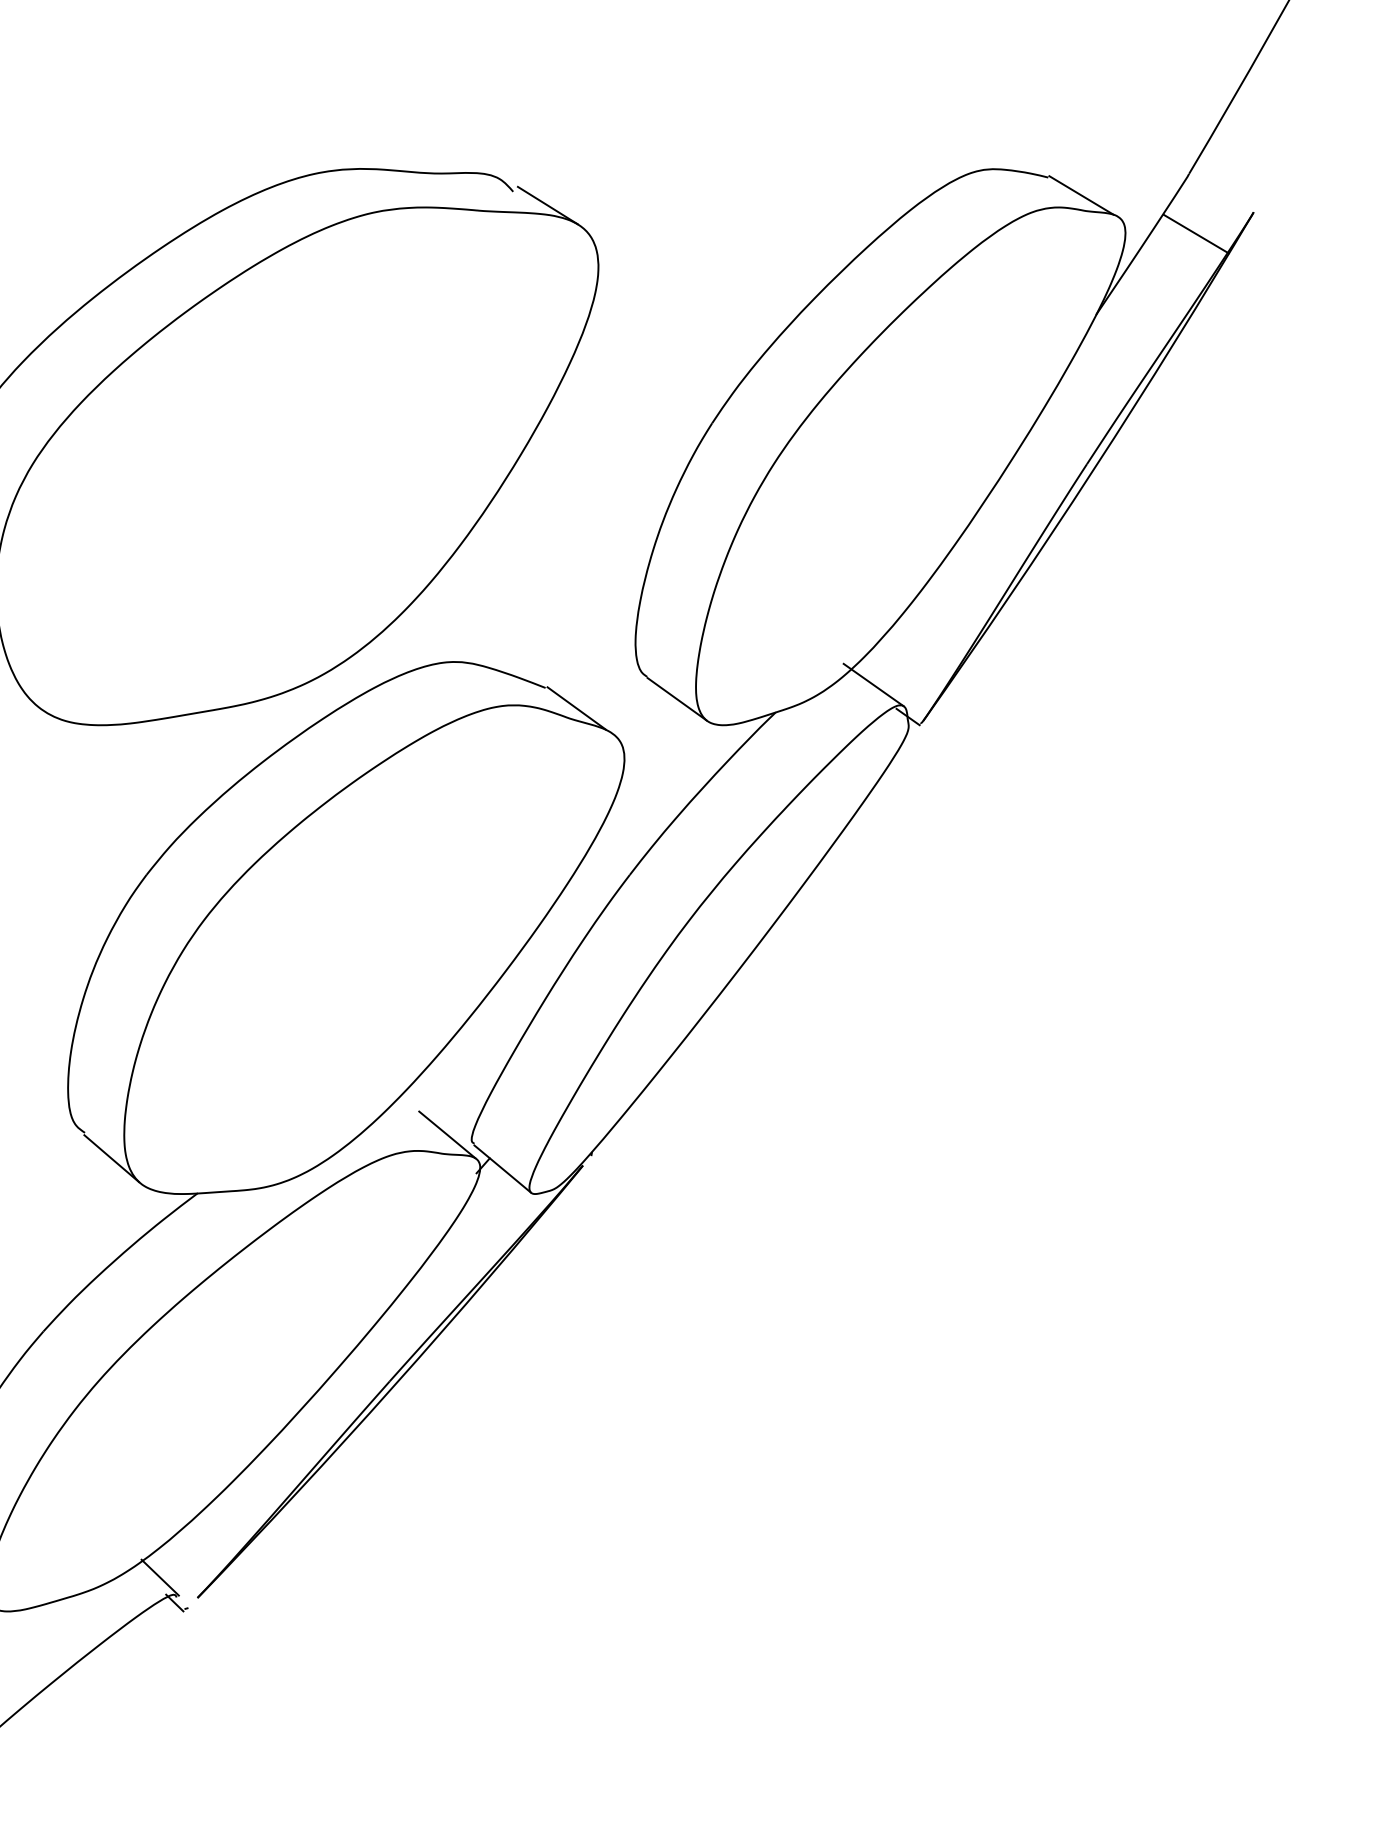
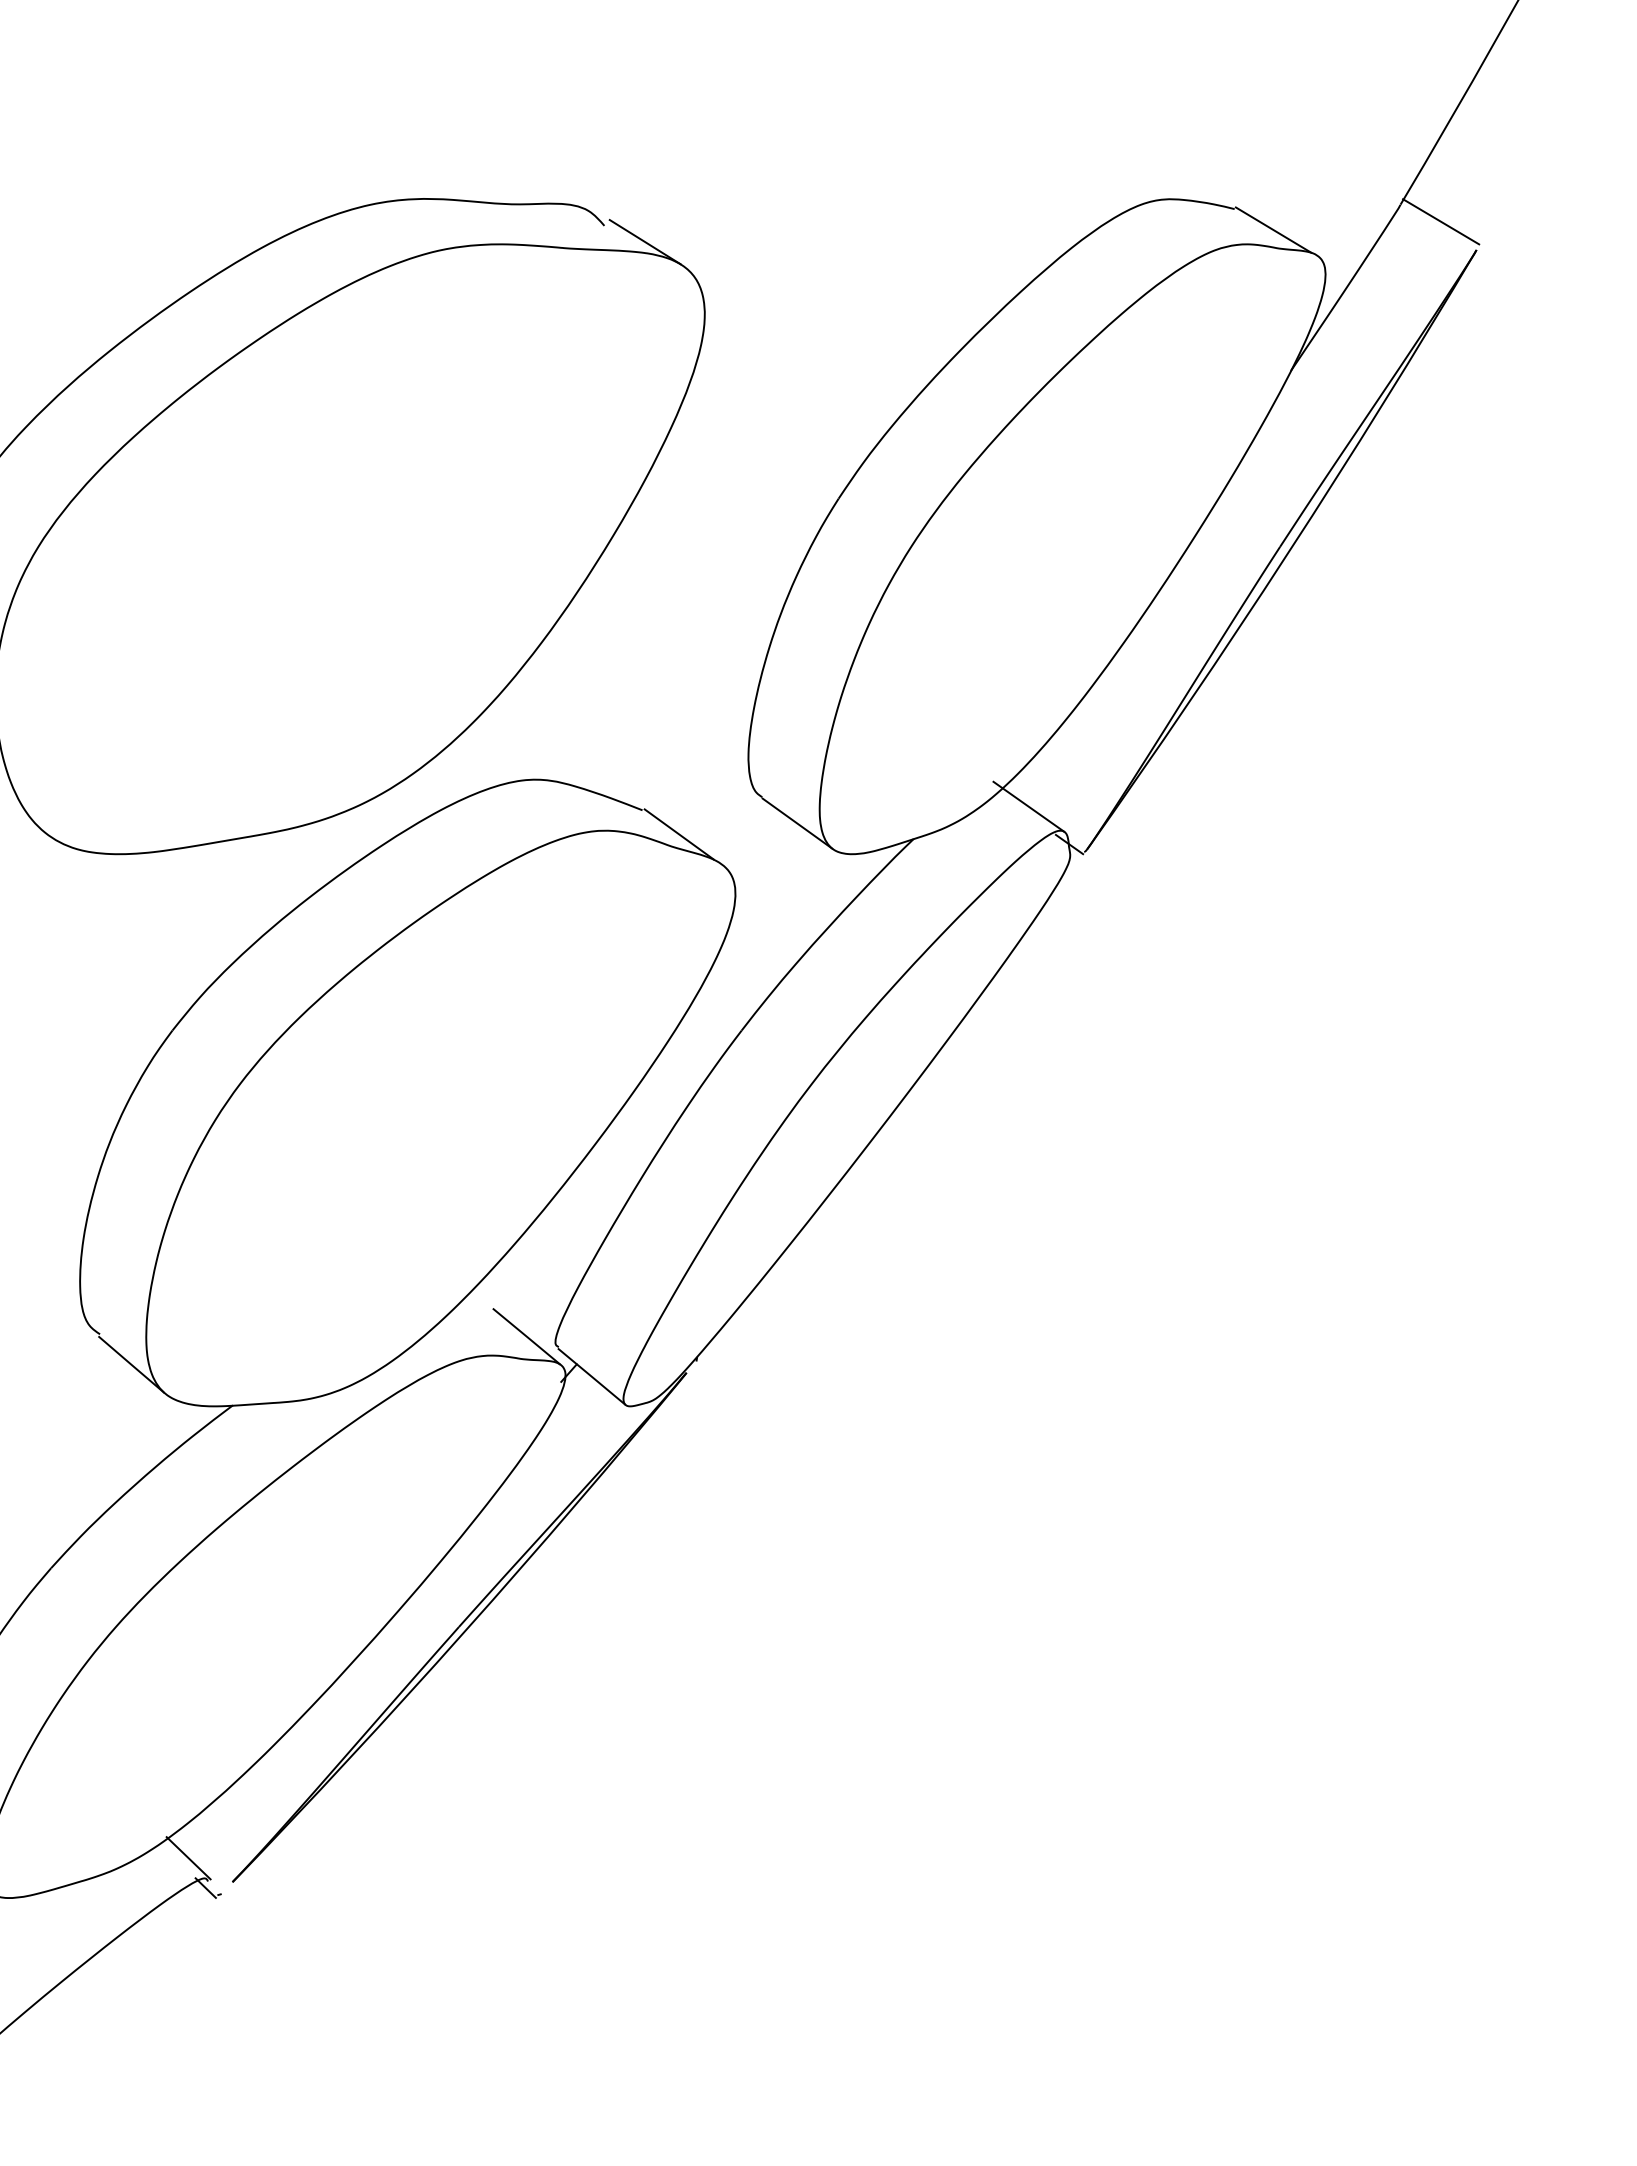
line: (1196, 233) -> (1441, 221), moved

